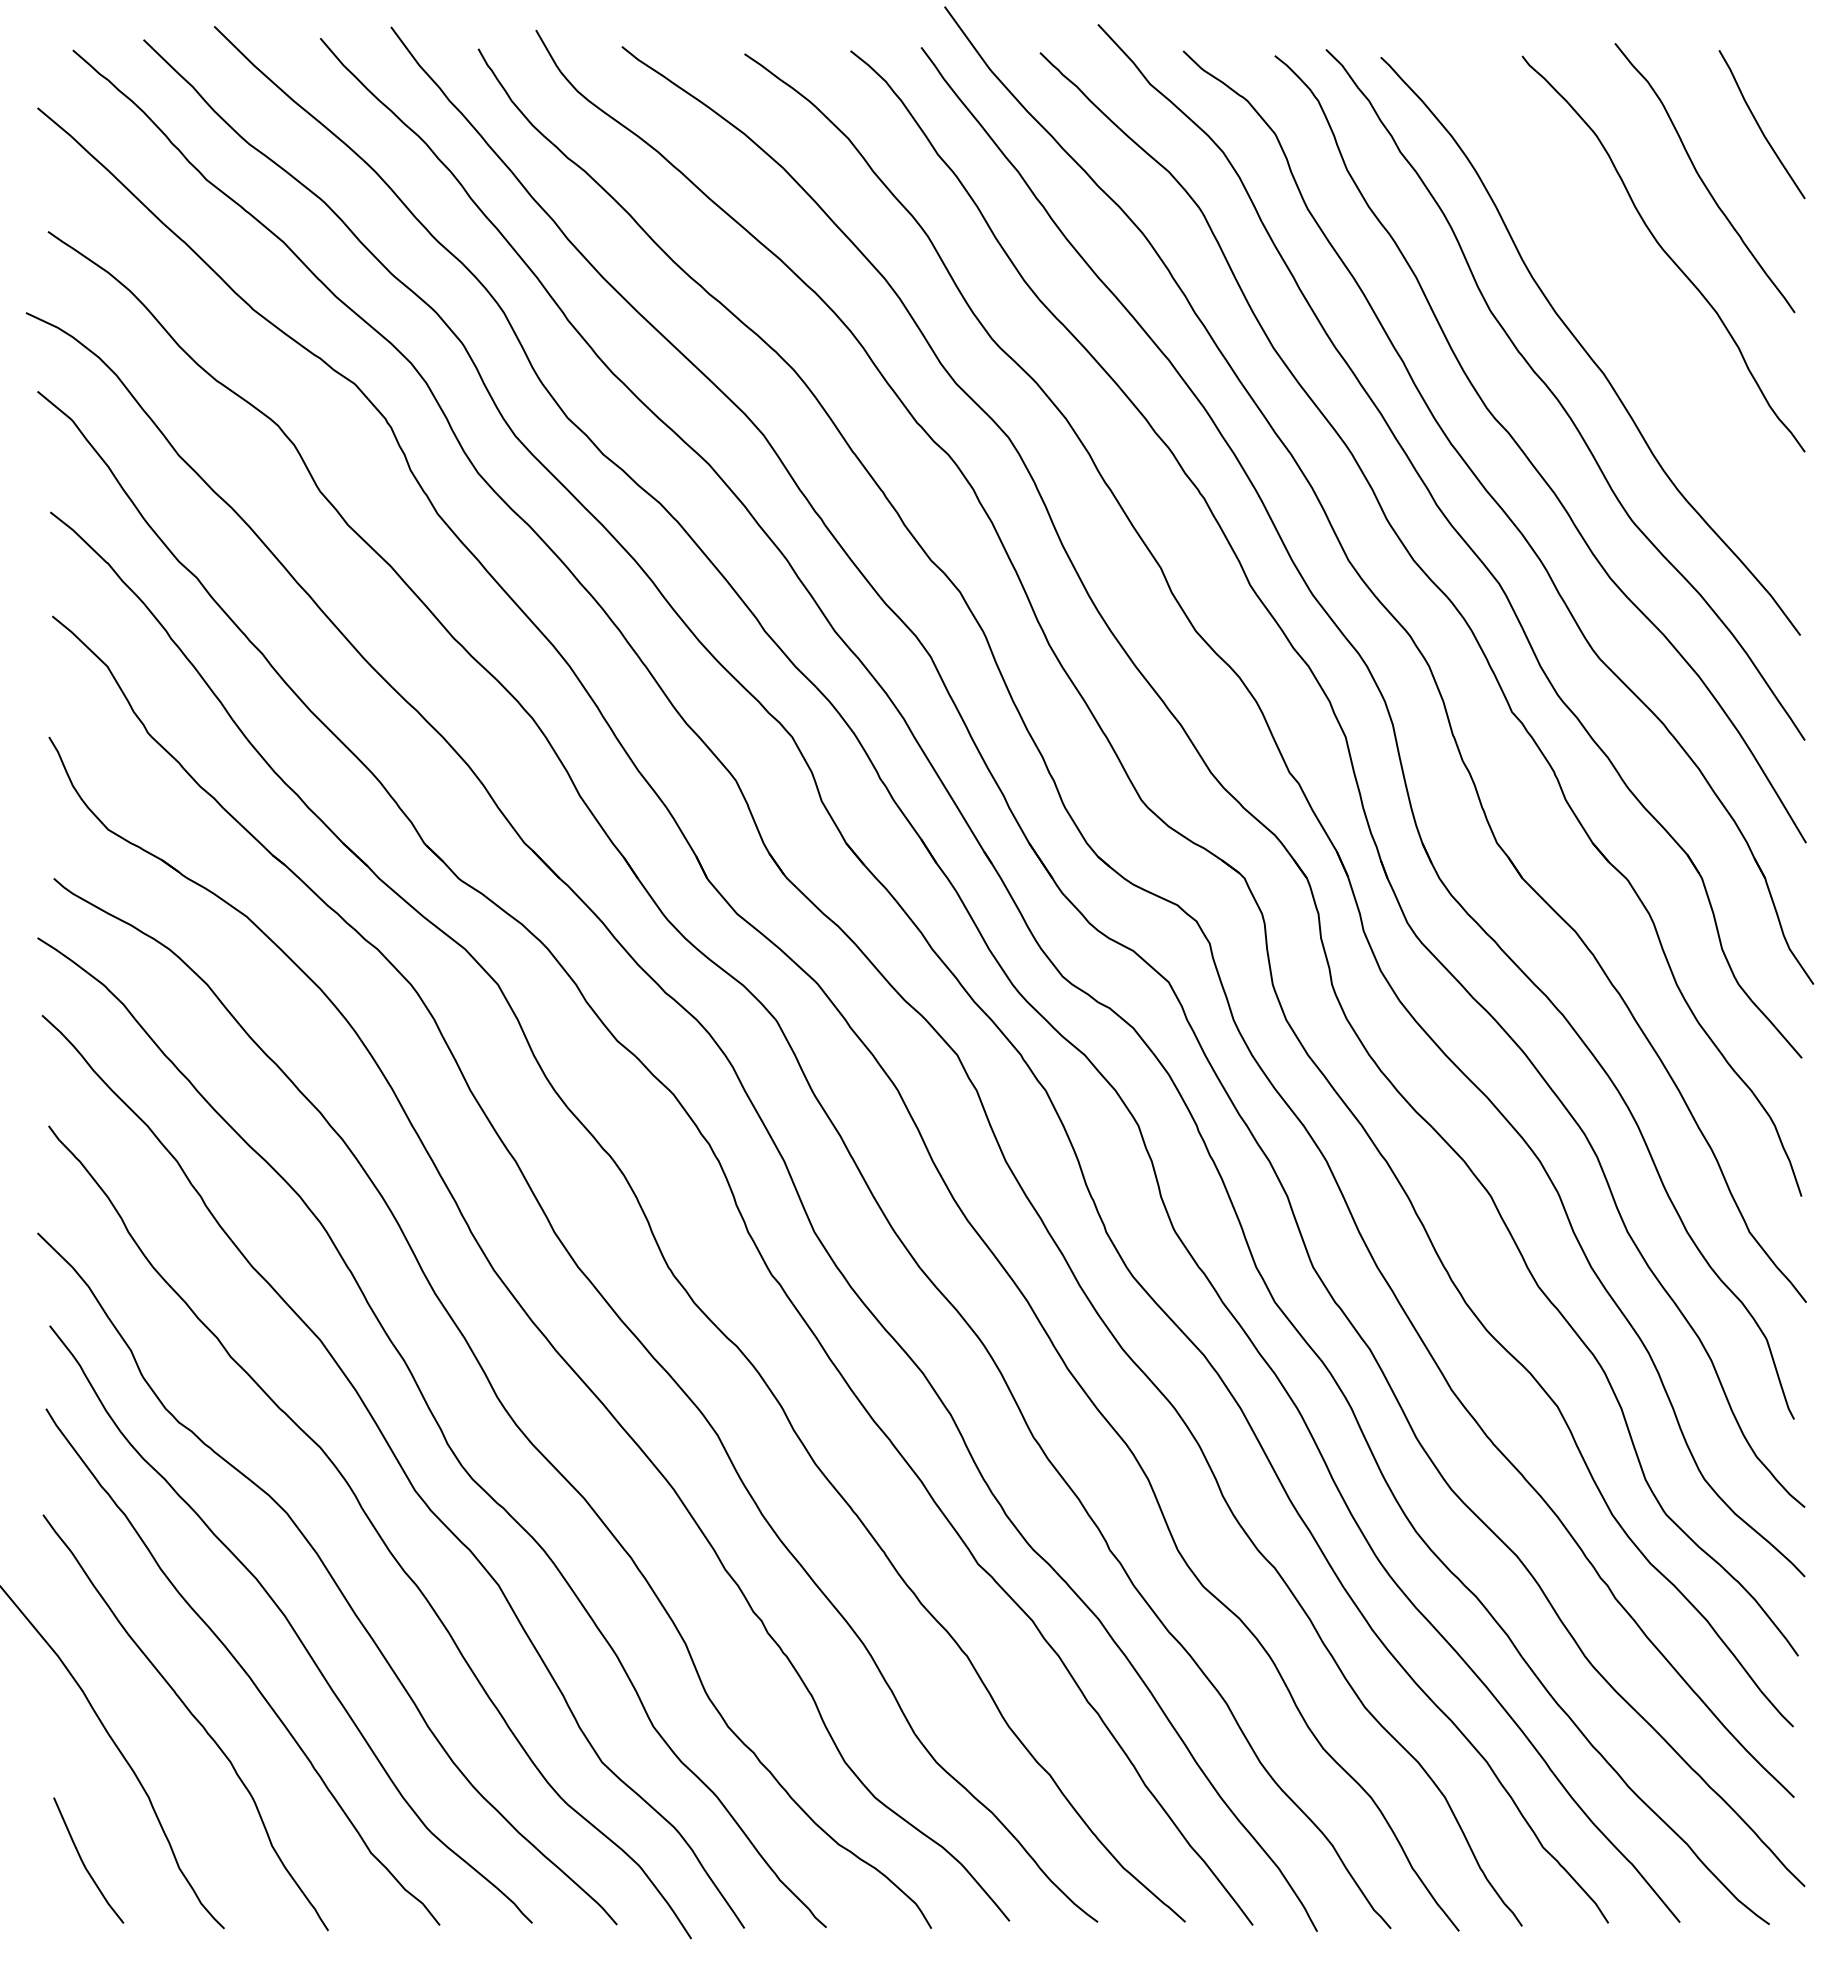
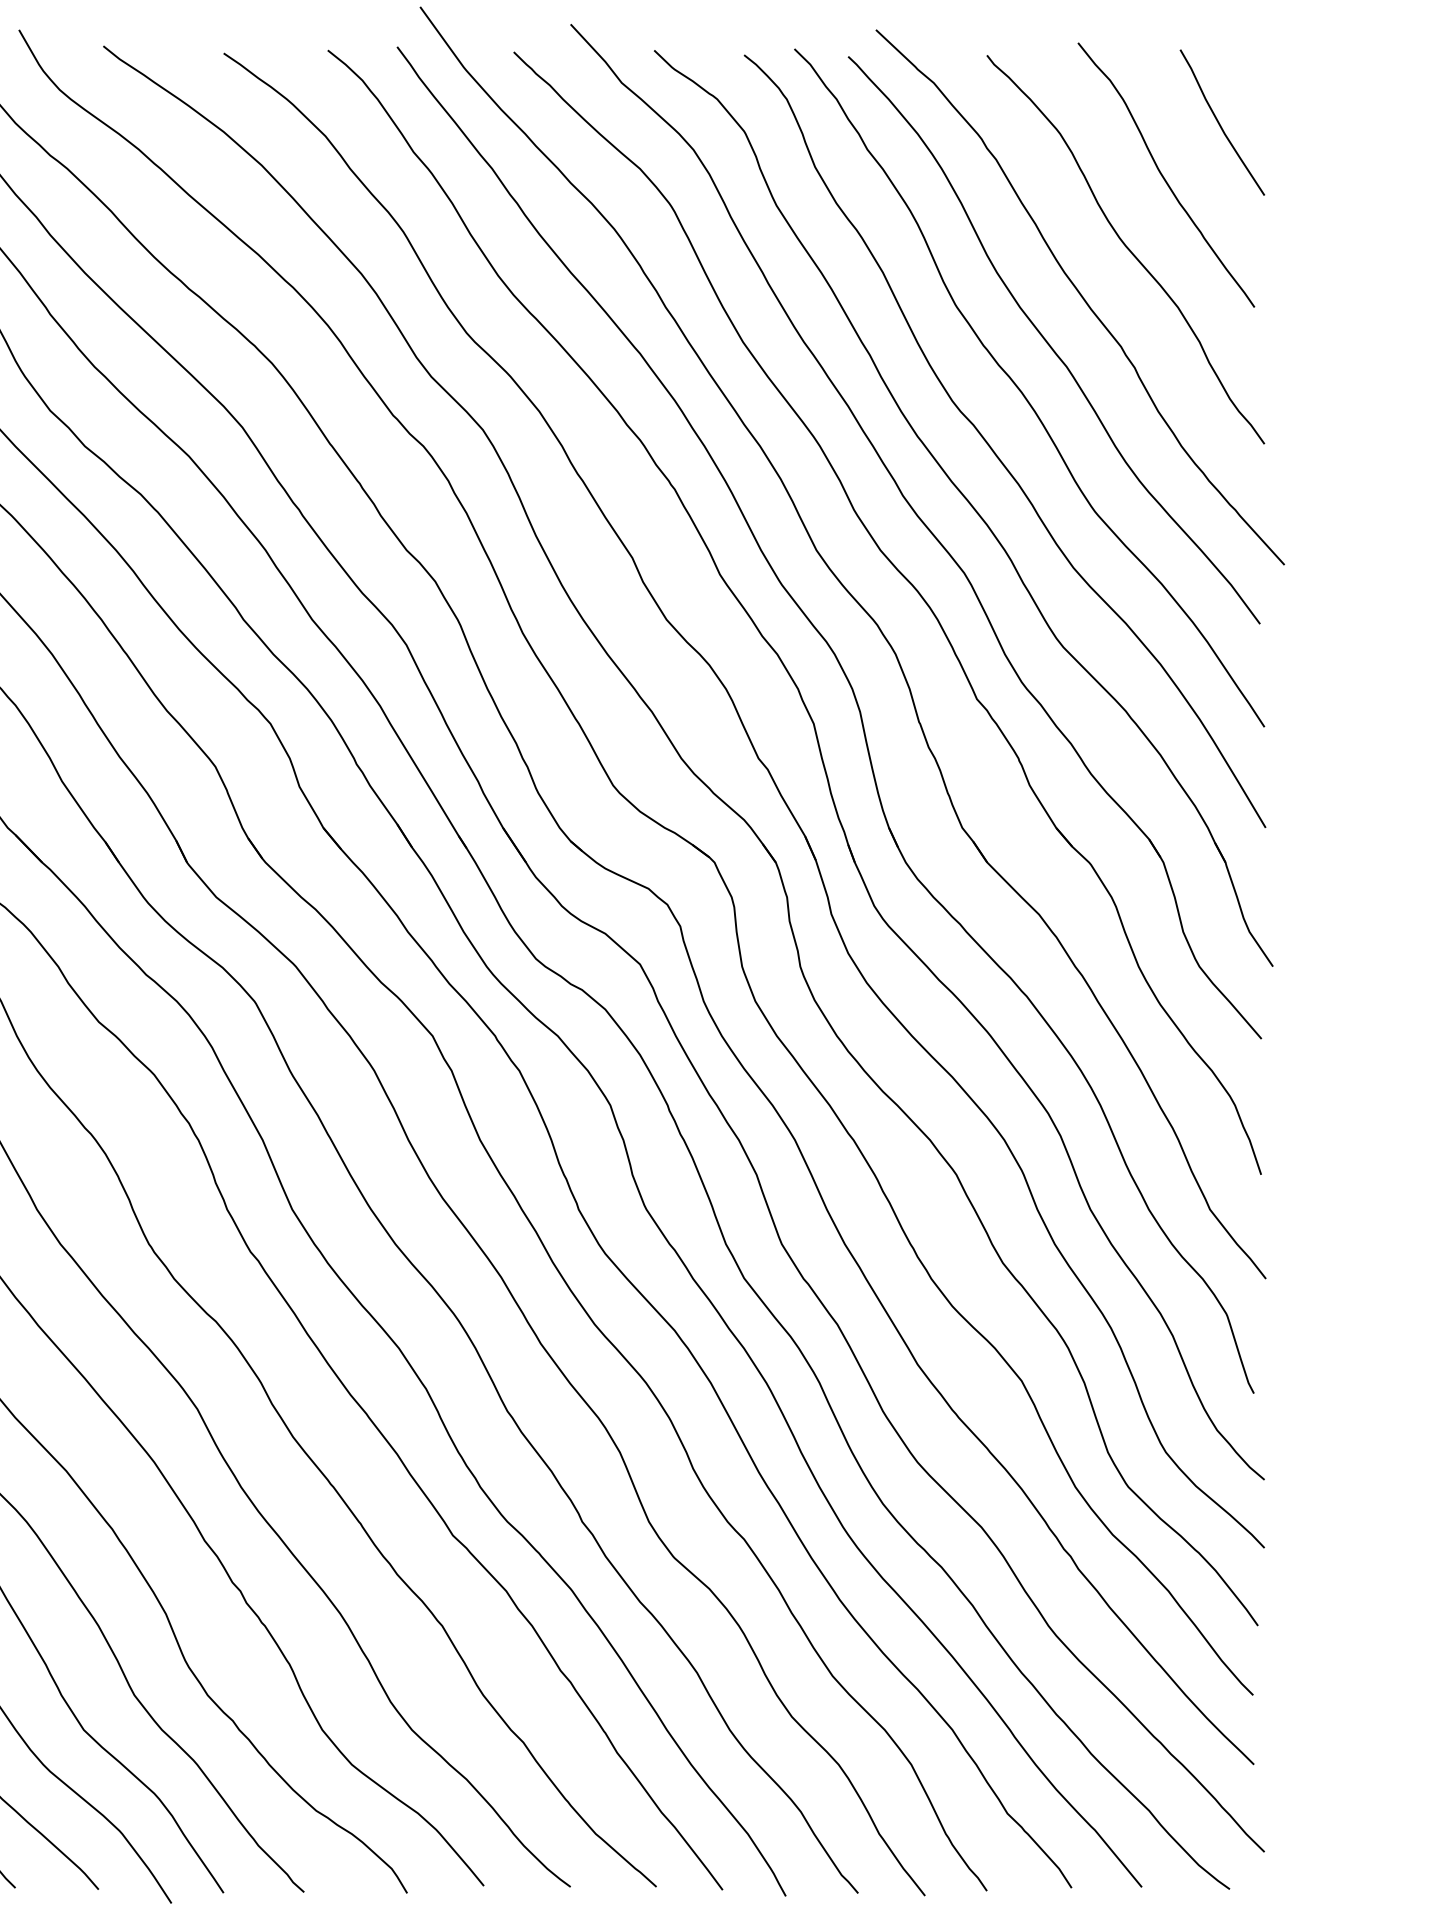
curve: (1617, 301) -> (1080, 296), added

